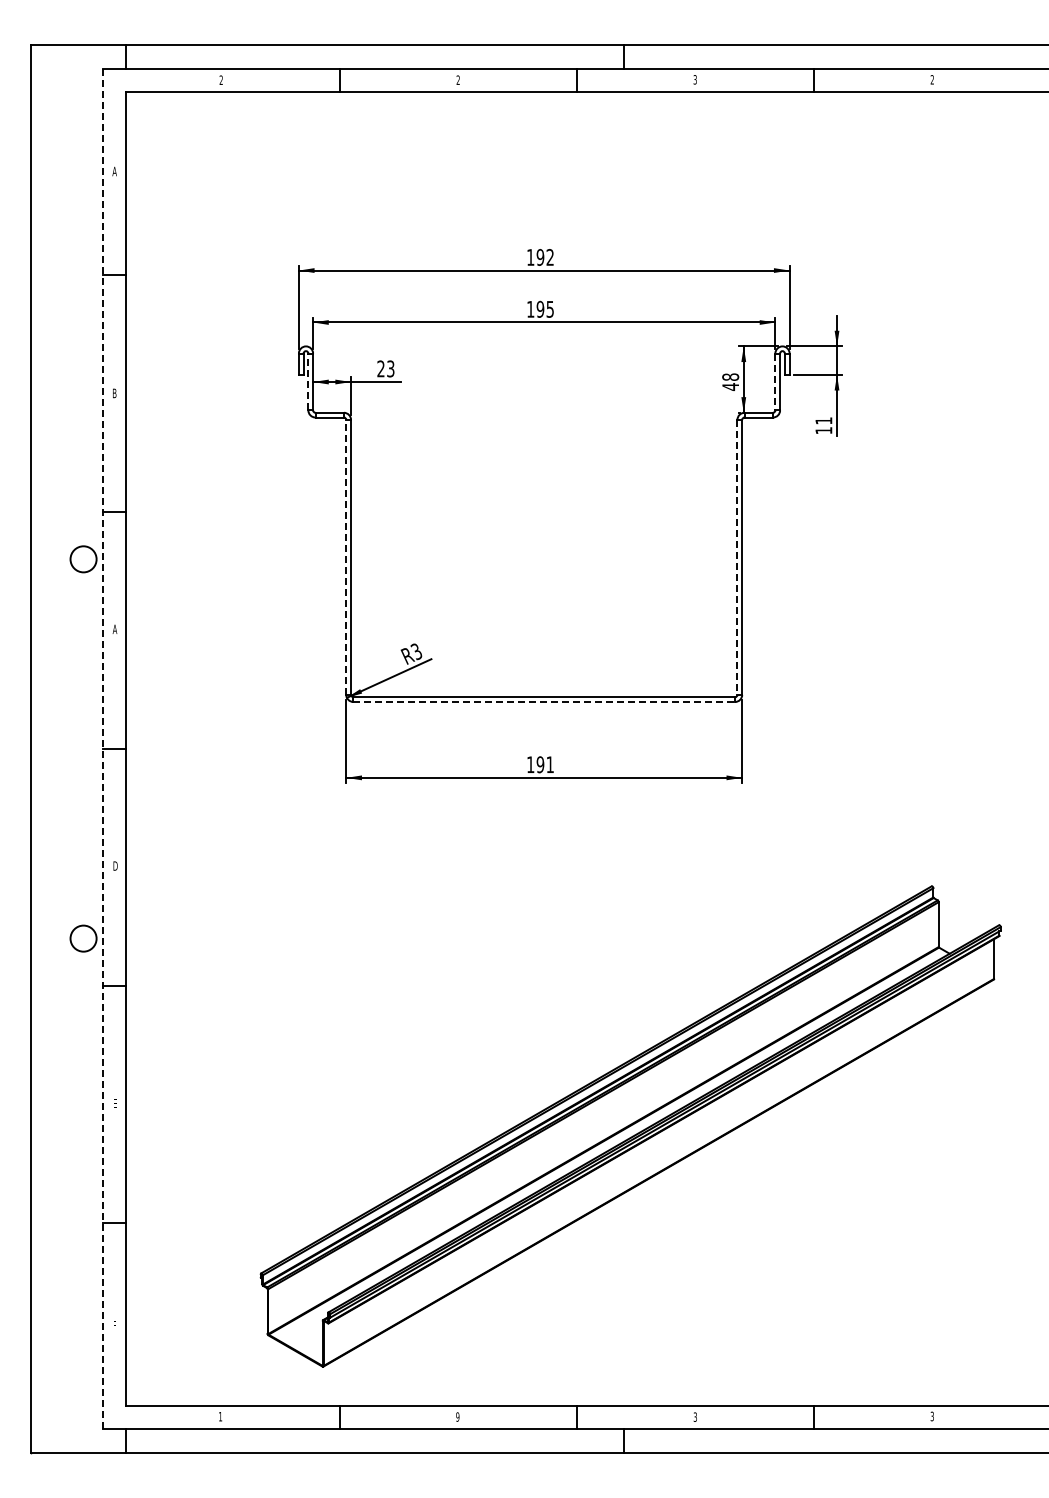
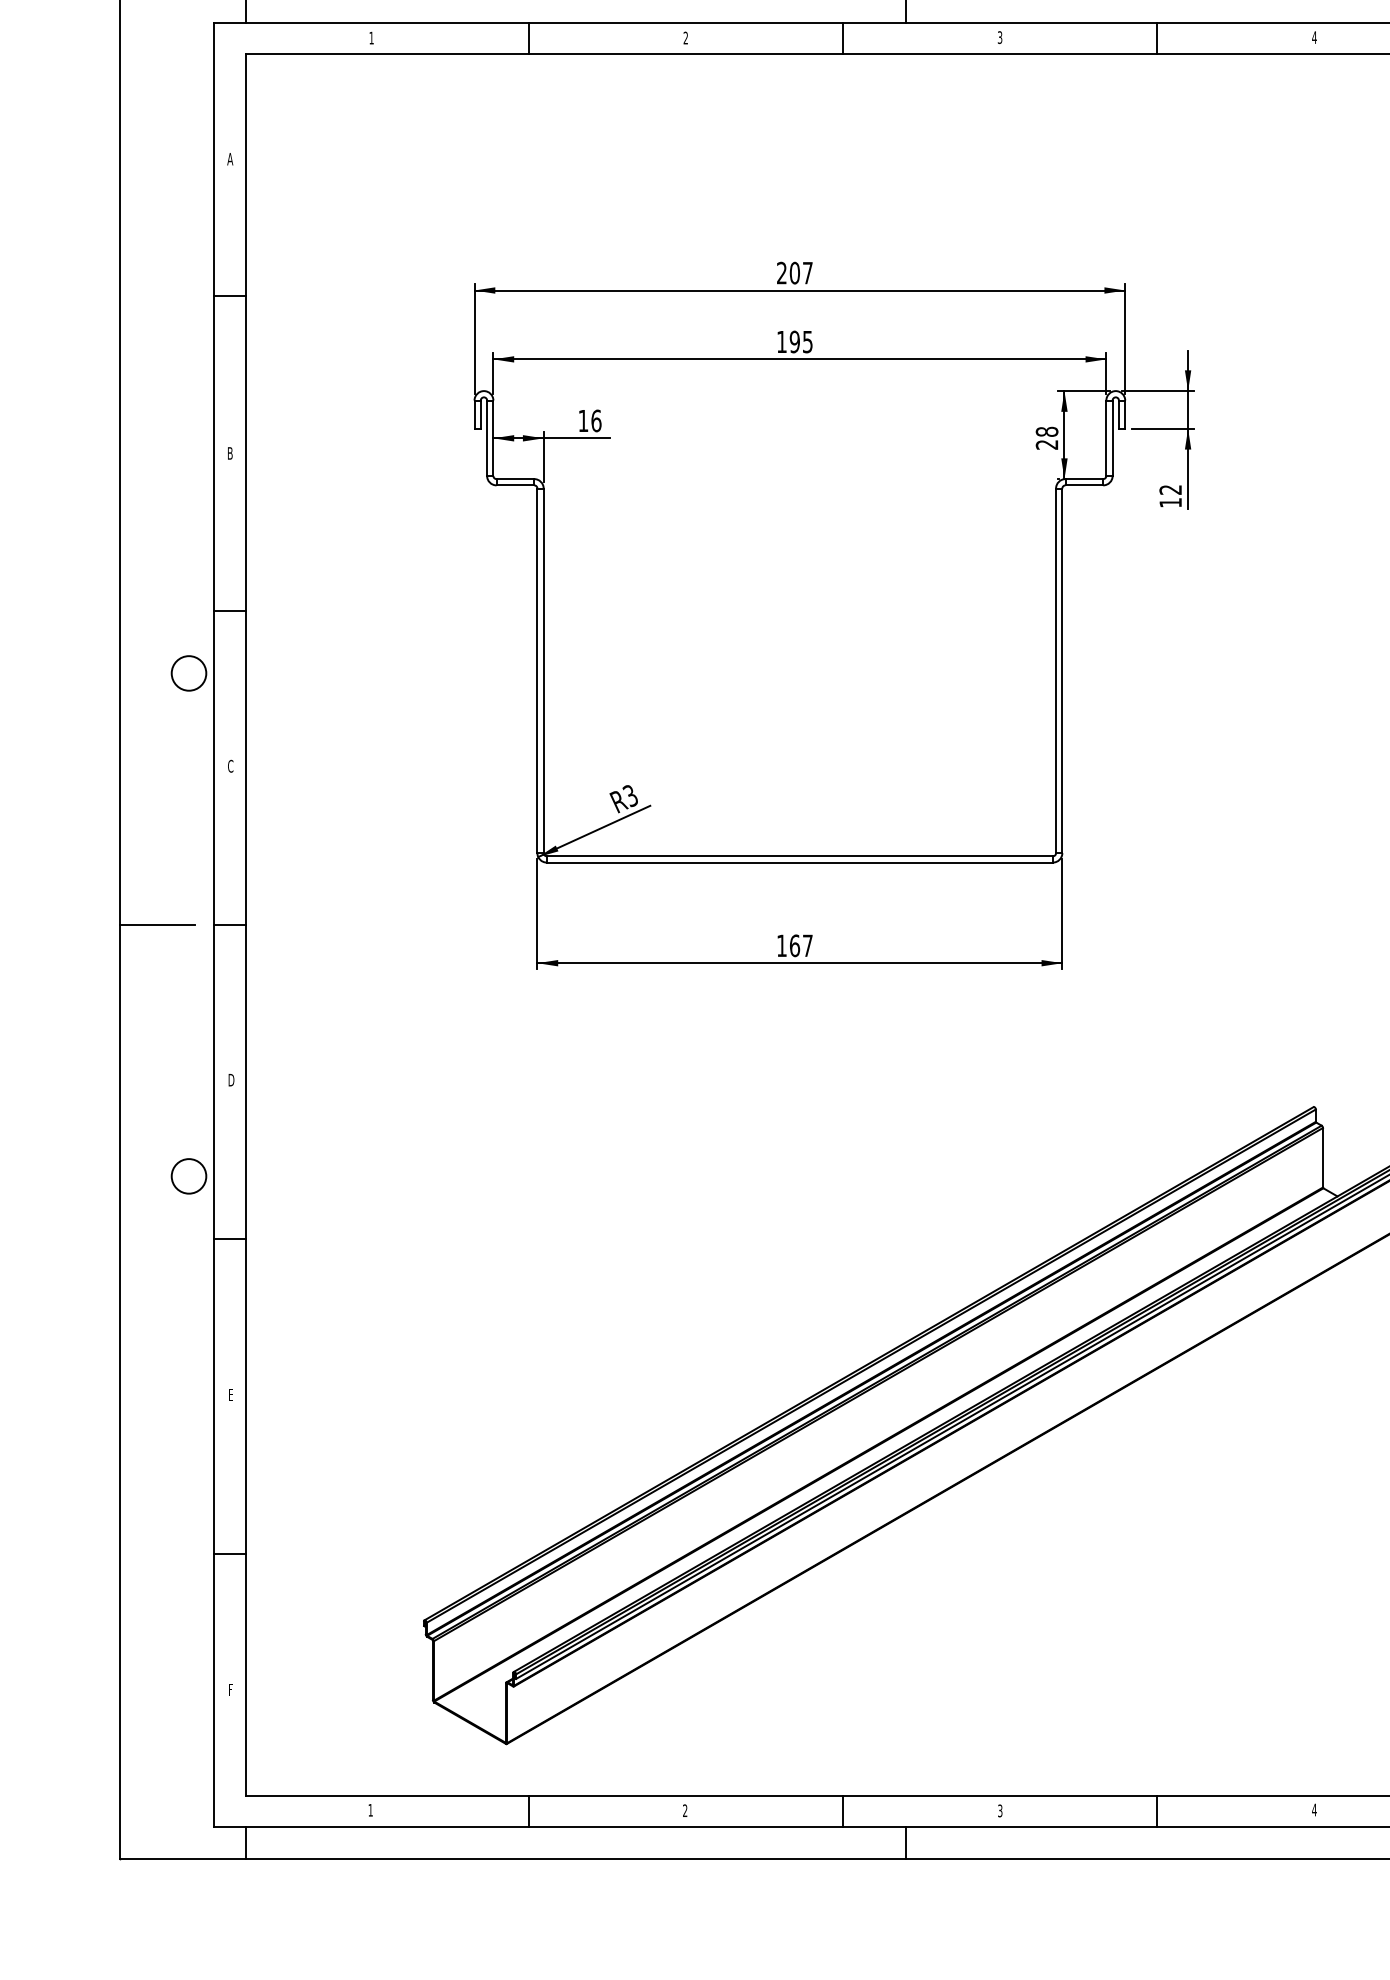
text: (220, 79) -> (370, 37), 2 -> 1
text: (932, 79) -> (1314, 37), 2 -> 4
text: (540, 257) -> (794, 273), 192 -> 207
text: (385, 368) -> (589, 420), 23 -> 16
line: (308, 381) -> (487, 437), dashed -> solid
line: (775, 382) -> (1106, 438), dashed -> solid
text: (730, 386) -> (1046, 444), 48 -> 28
text: (823, 420) -> (1170, 489), 11 -> 12
line: (346, 556) -> (537, 669), dashed -> solid
line: (737, 557) -> (1056, 670), dashed -> solid
text: (114, 629) -> (230, 766), A -> C
line: (544, 702) -> (800, 863), dashed -> solid
line: (59, 748) -> (157, 924), added
line: (102, 749) -> (214, 925), dashed -> solid
text: (544, 764) -> (800, 945), 191 -> 167
text: (457, 1416) -> (684, 1810), 9 -> 2
text: (932, 1416) -> (1314, 1810), 3 -> 4

